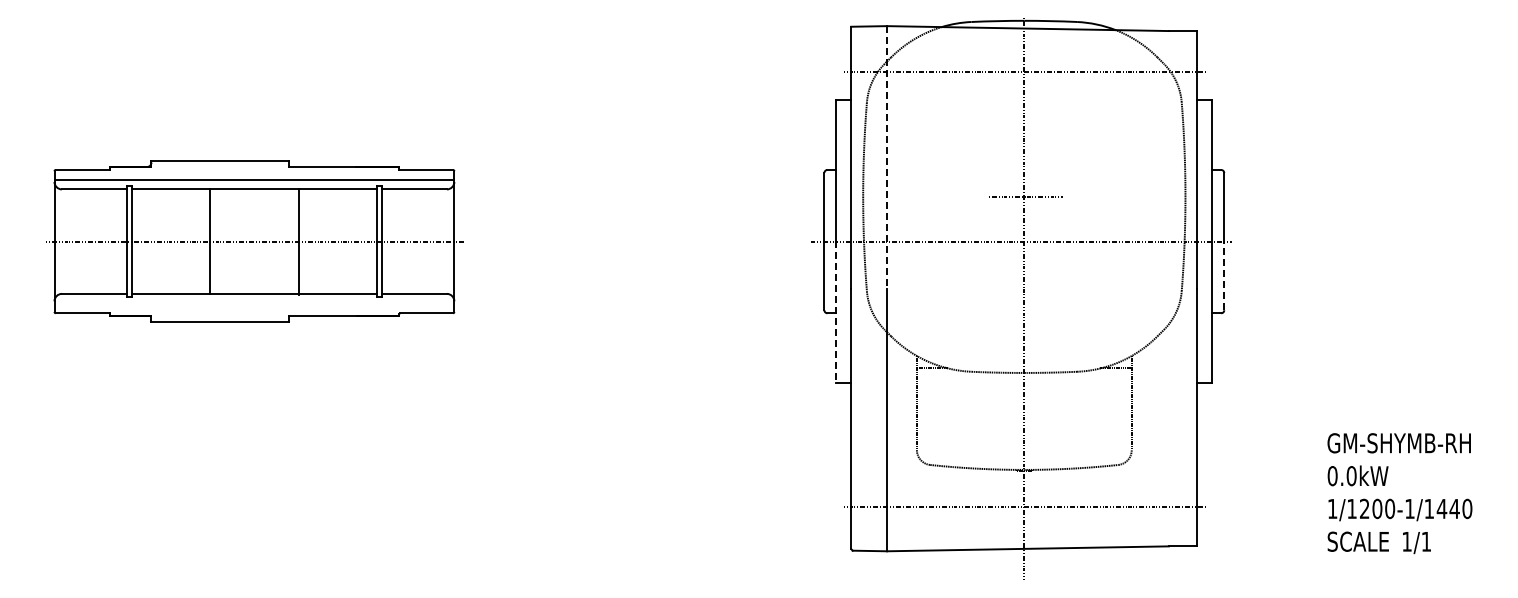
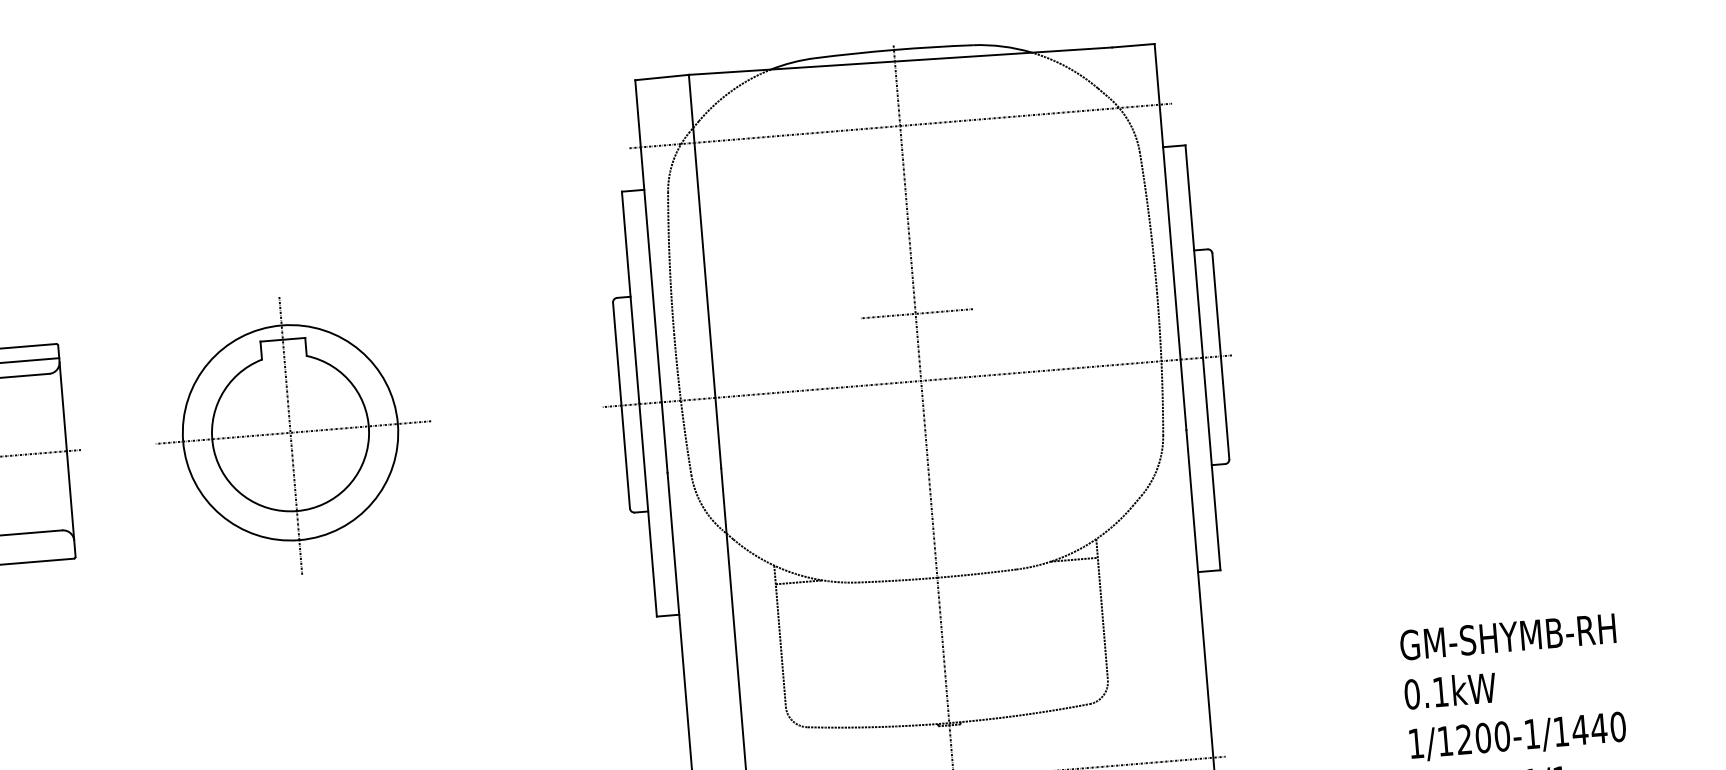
line: (887, 157) -> (705, 271), dashed -> solid
part: (604, 243) -> (292, 435), added
line: (1224, 275) -> (1225, 407), dashed -> solid
line: (836, 312) -> (648, 510), dashed -> solid
text: (1351, 476) -> (1440, 692), 0.0kW -> 0.1kW

